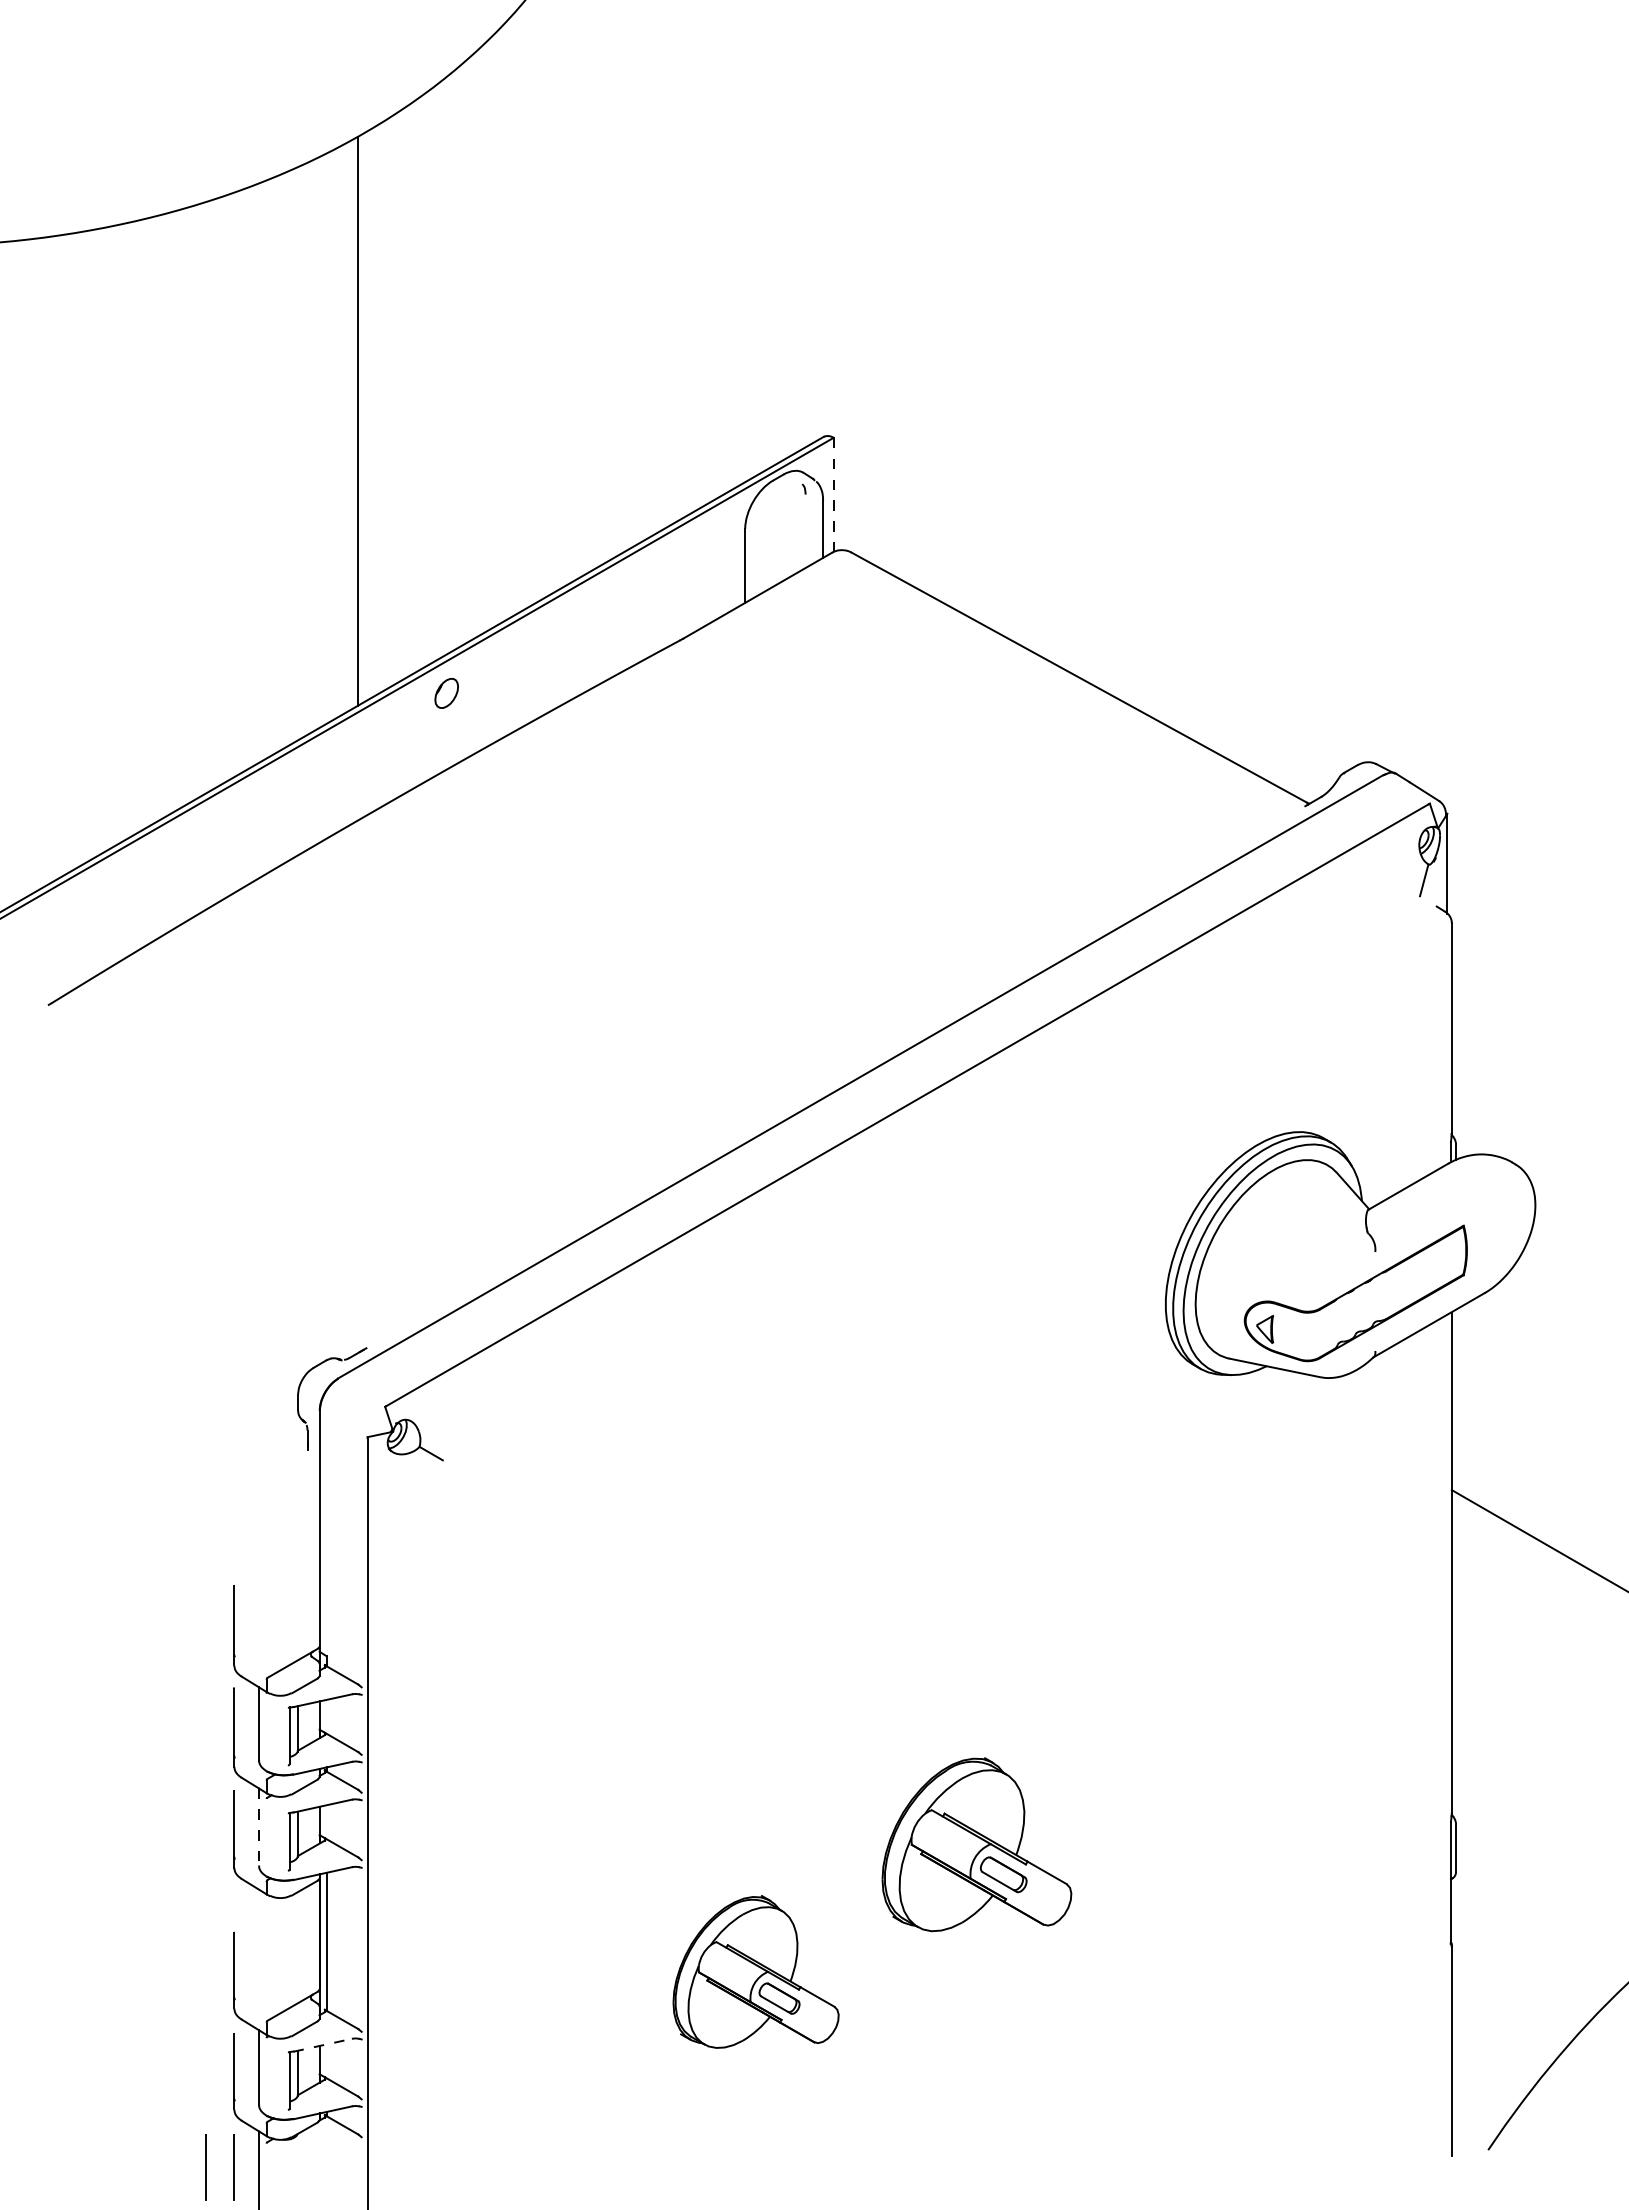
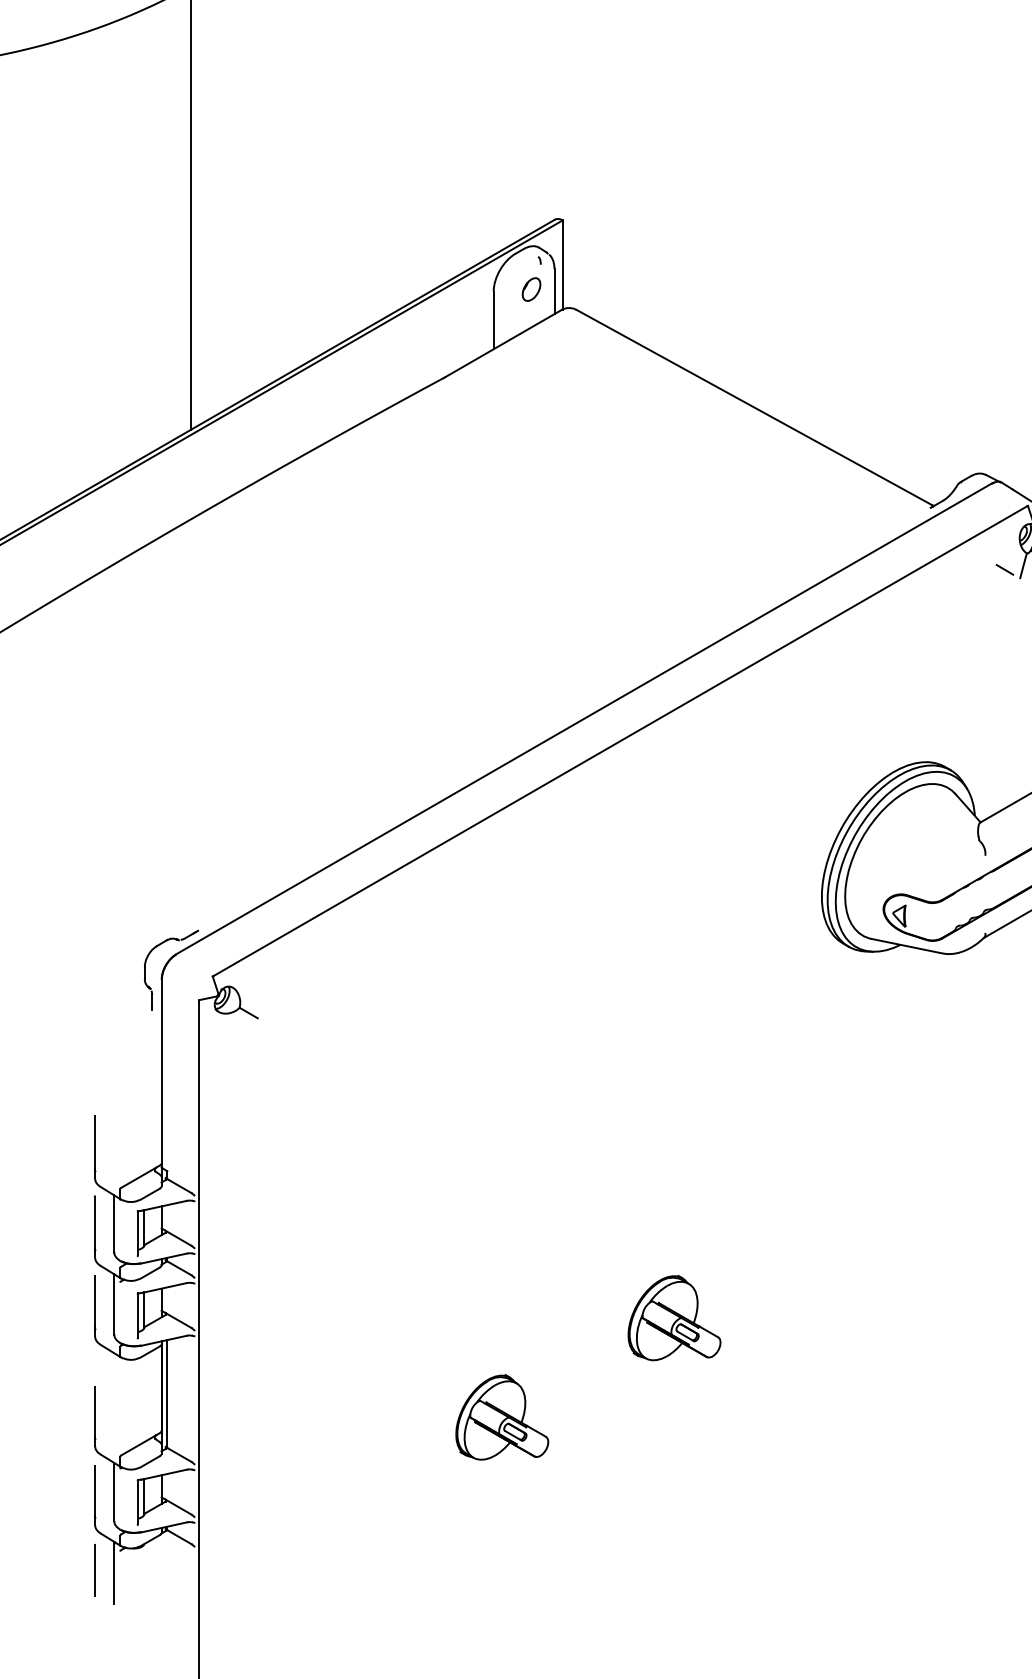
line: (833, 495) -> (562, 265), dashed -> solid
part: (446, 693) -> (531, 289), moved
line: (1399, 885) -> (1004, 569), added
line: (259, 1827) -> (114, 1304), dashed -> solid
part: (976, 1844) -> (674, 1318), size x0.62
part: (756, 1971) -> (502, 1417), size x0.71
line: (322, 2045) -> (163, 1474), dashed -> solid
line: (205, 2167) -> (72, 1570), removed

